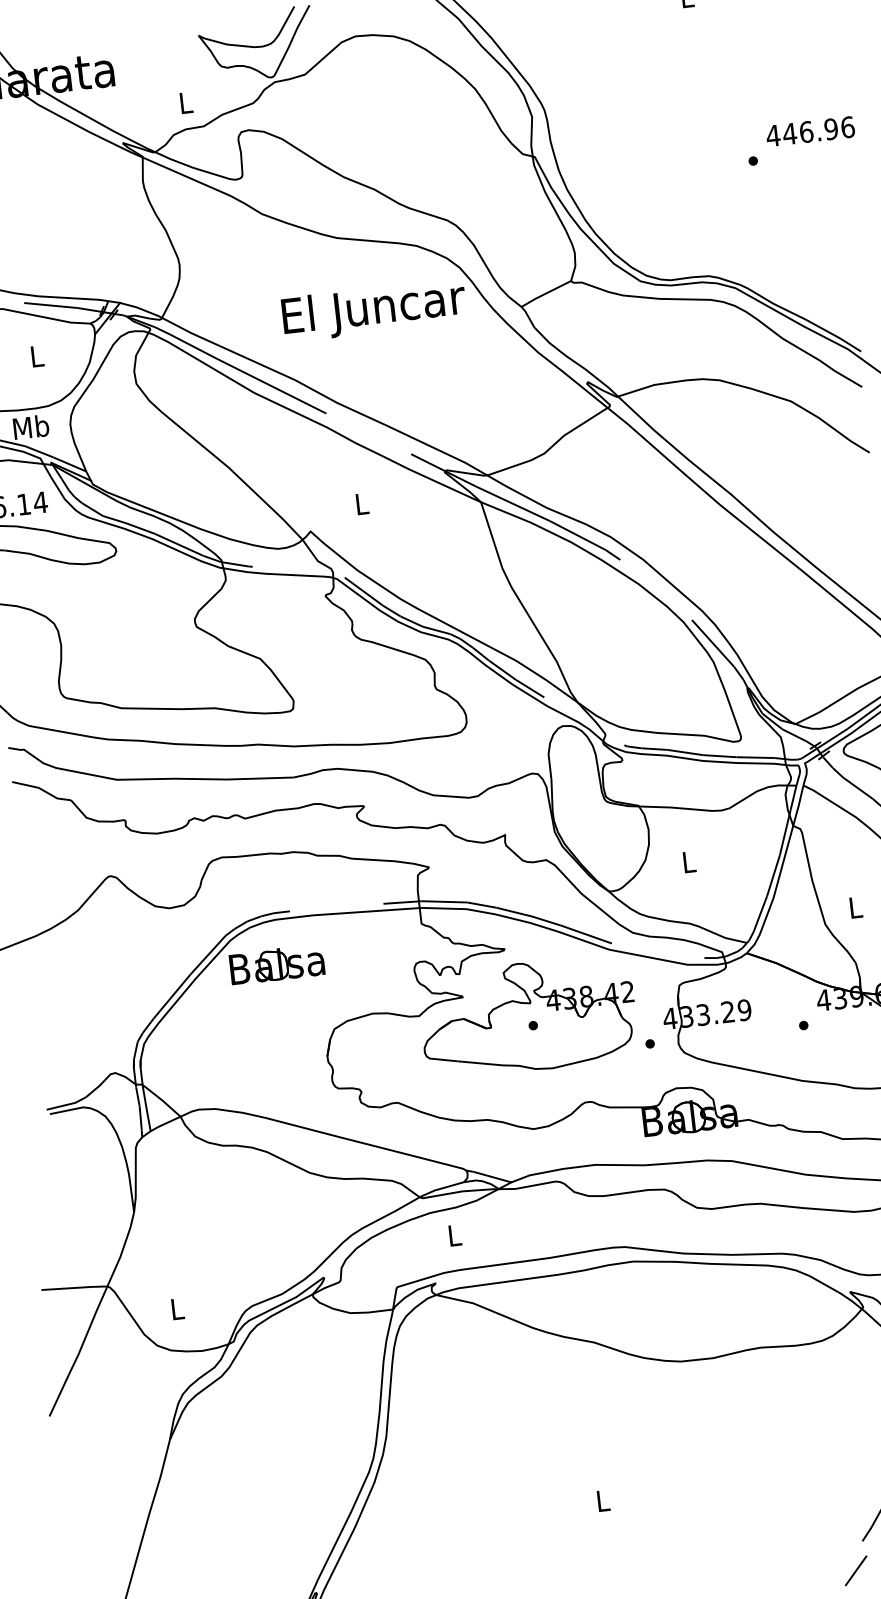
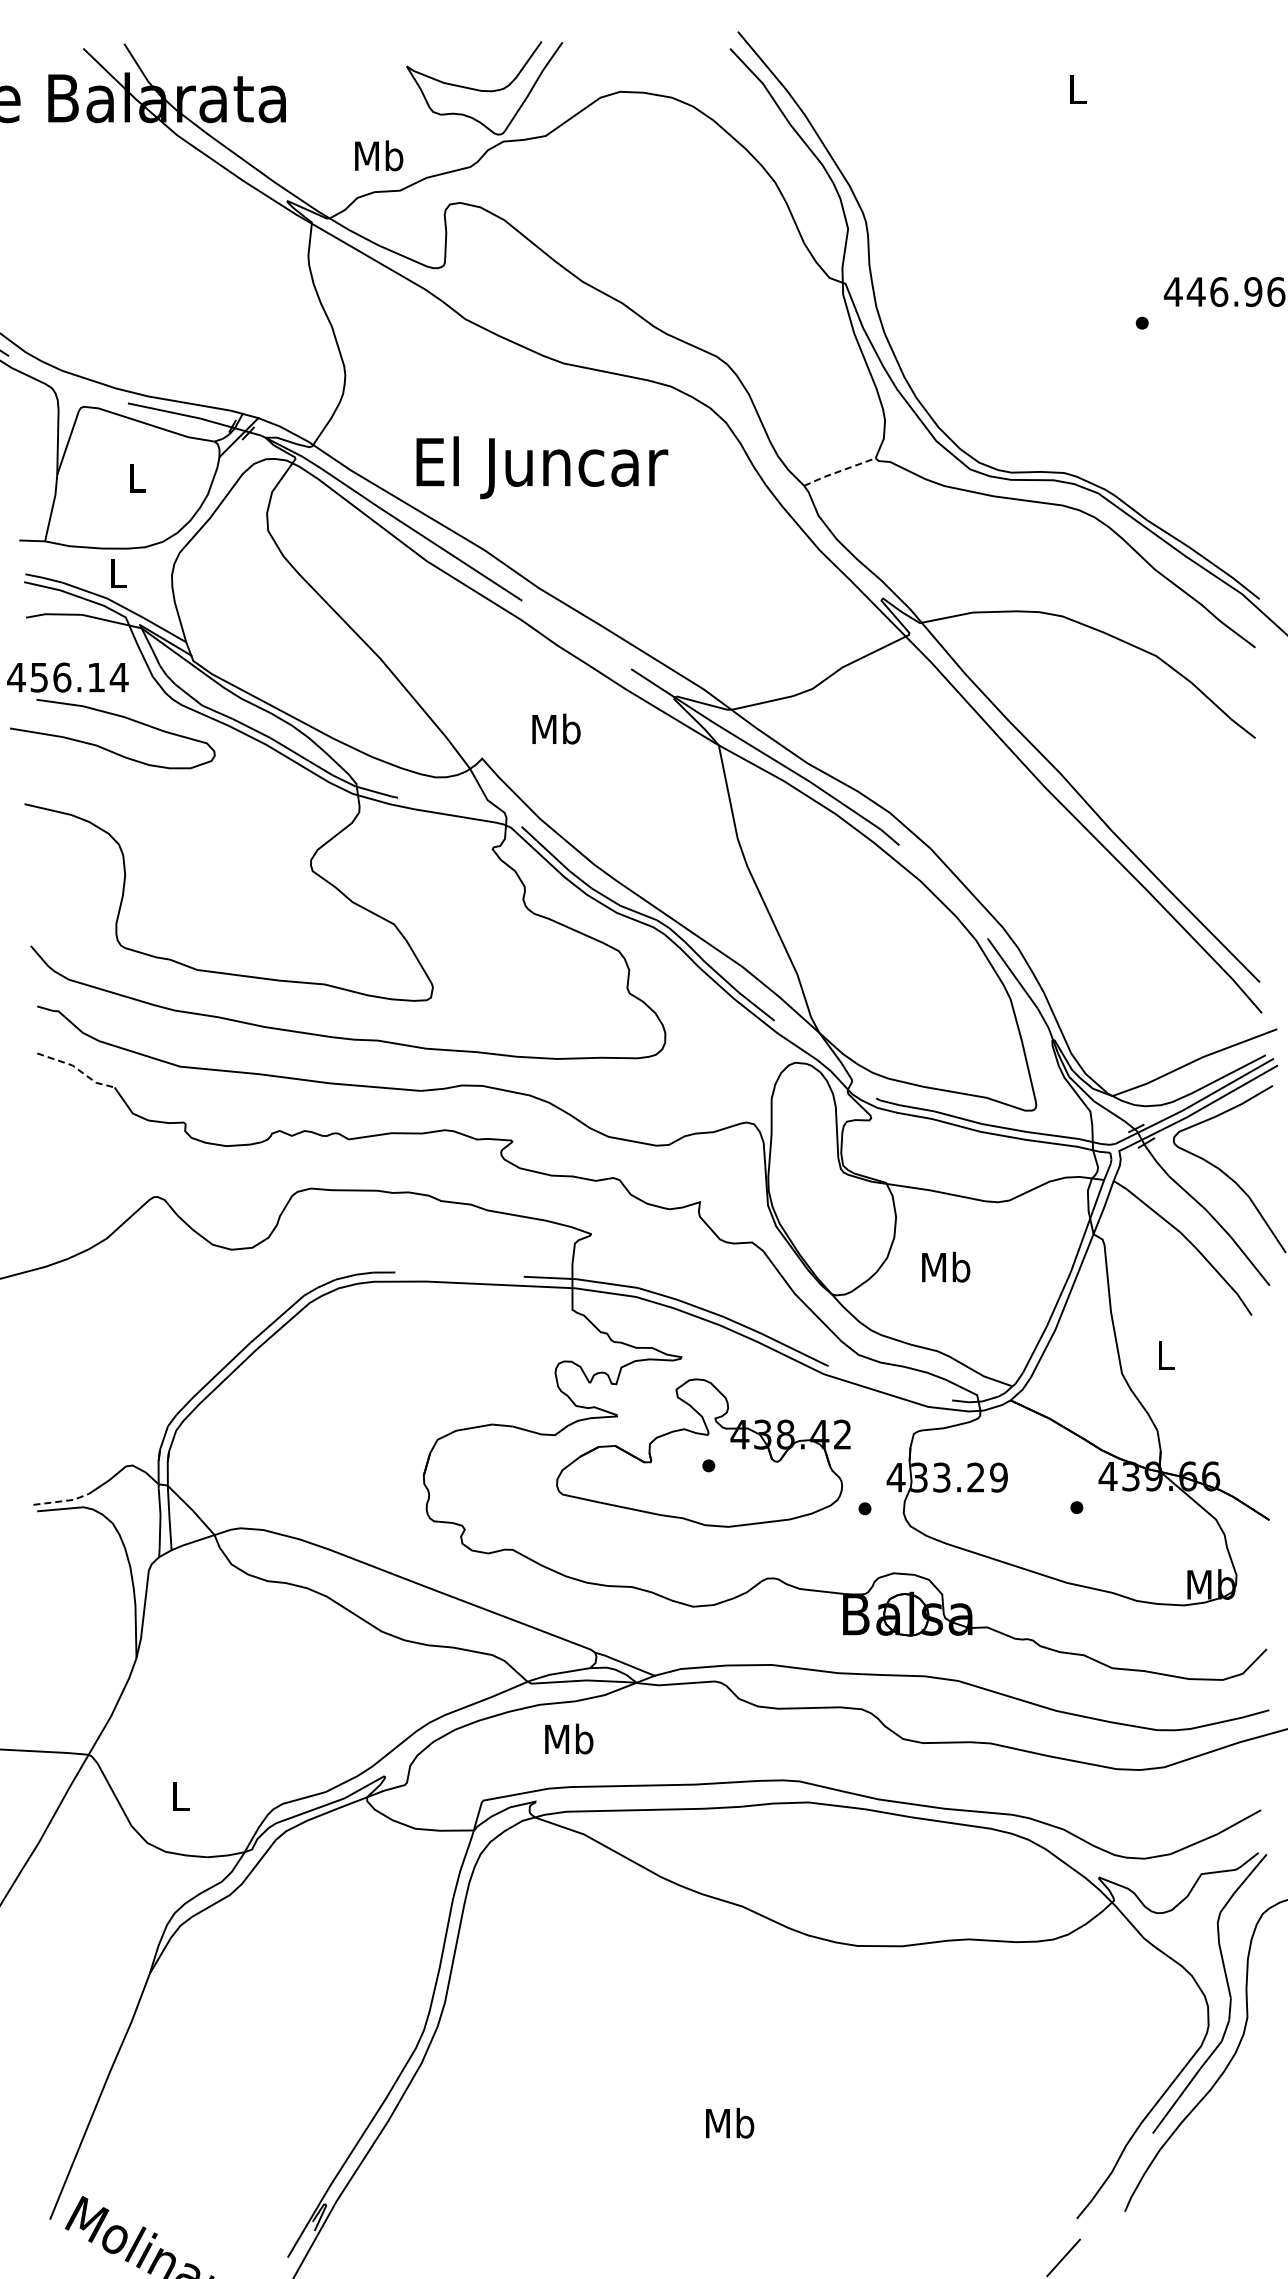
text: (186, 102) -> (379, 155), L -> Mb
line: (545, 293) -> (839, 471), solid -> dashed
text: (374, 310) -> (542, 467), moved
text: (31, 427) -> (118, 573), Mb -> L
text: (361, 503) -> (556, 728), L -> Mb
line: (42, 789) -> (77, 1068), solid -> dashed
text: (689, 861) -> (946, 1266), L -> Mb
part: (277, 964) -> (369, 1342), removed
line: (67, 1104) -> (62, 1501), solid -> dashed
text: (454, 1234) -> (569, 1738), L -> Mb
text: (603, 1500) -> (730, 2122), L -> Mb

